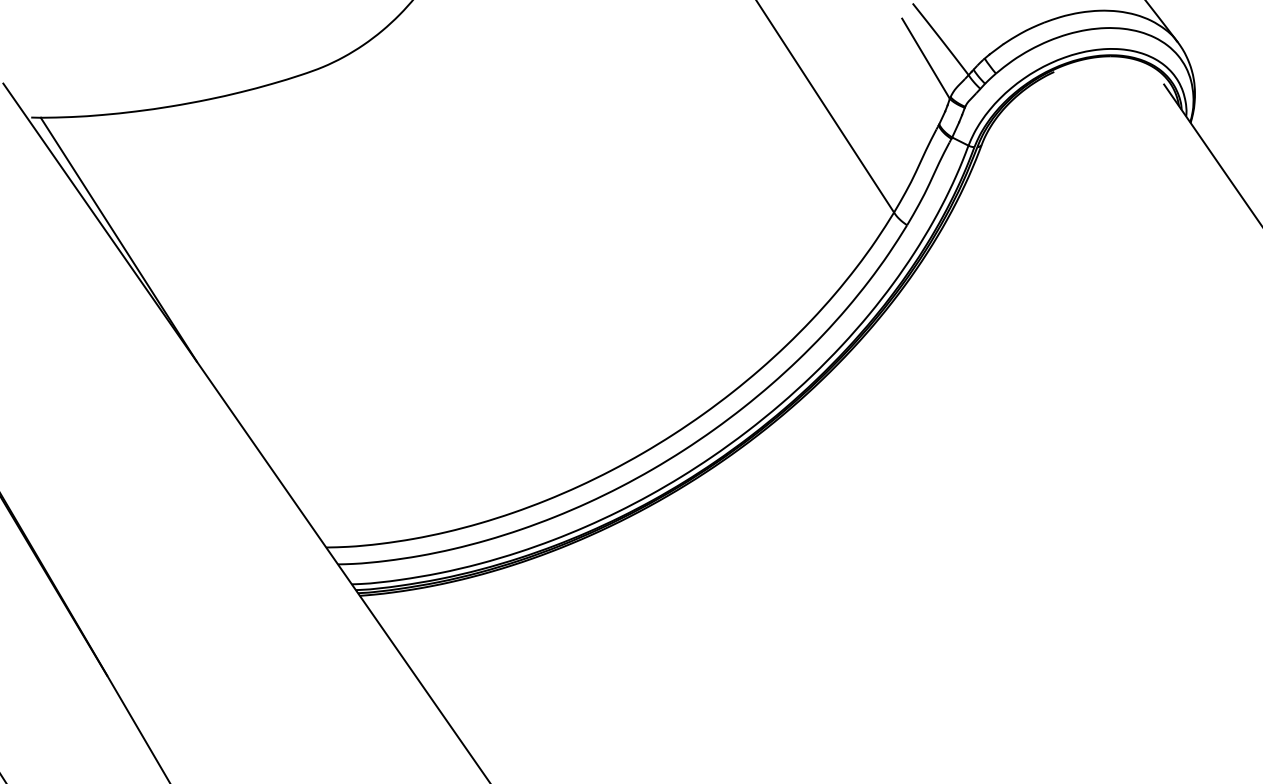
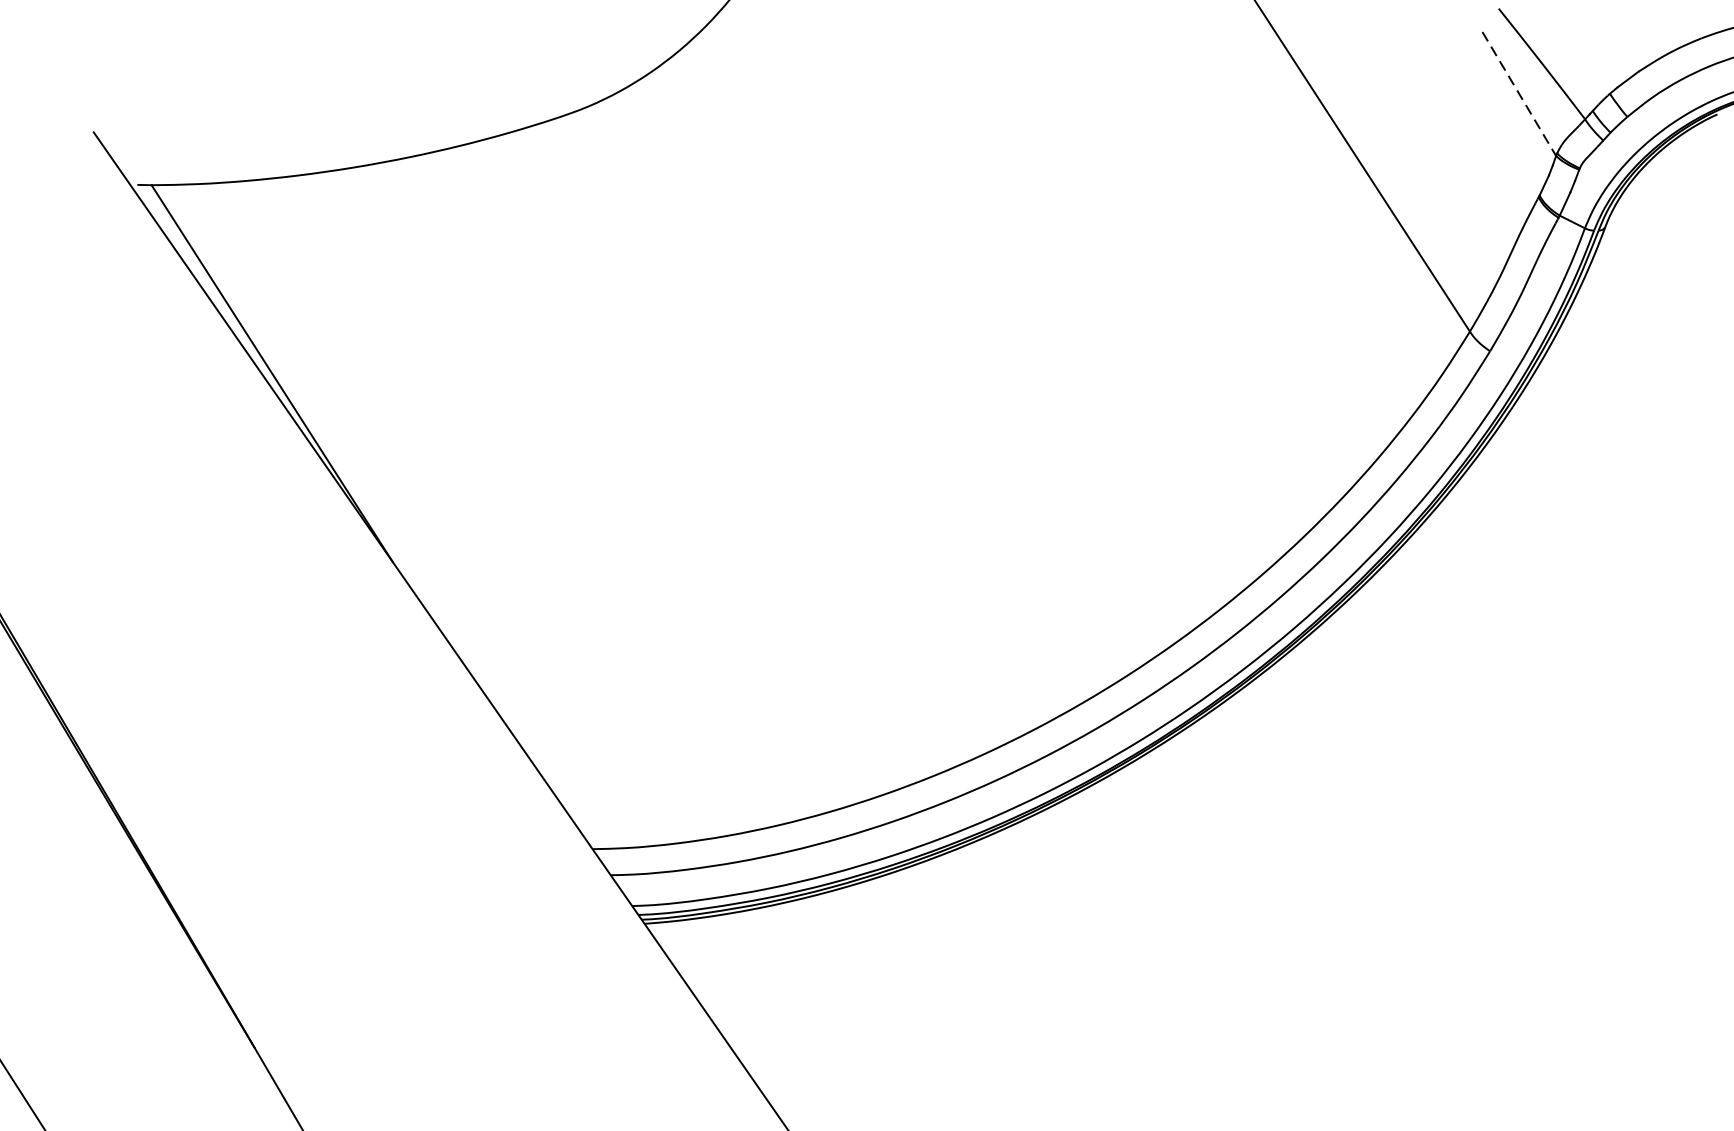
line: (926, 58) -> (1520, 93), solid -> dashed

